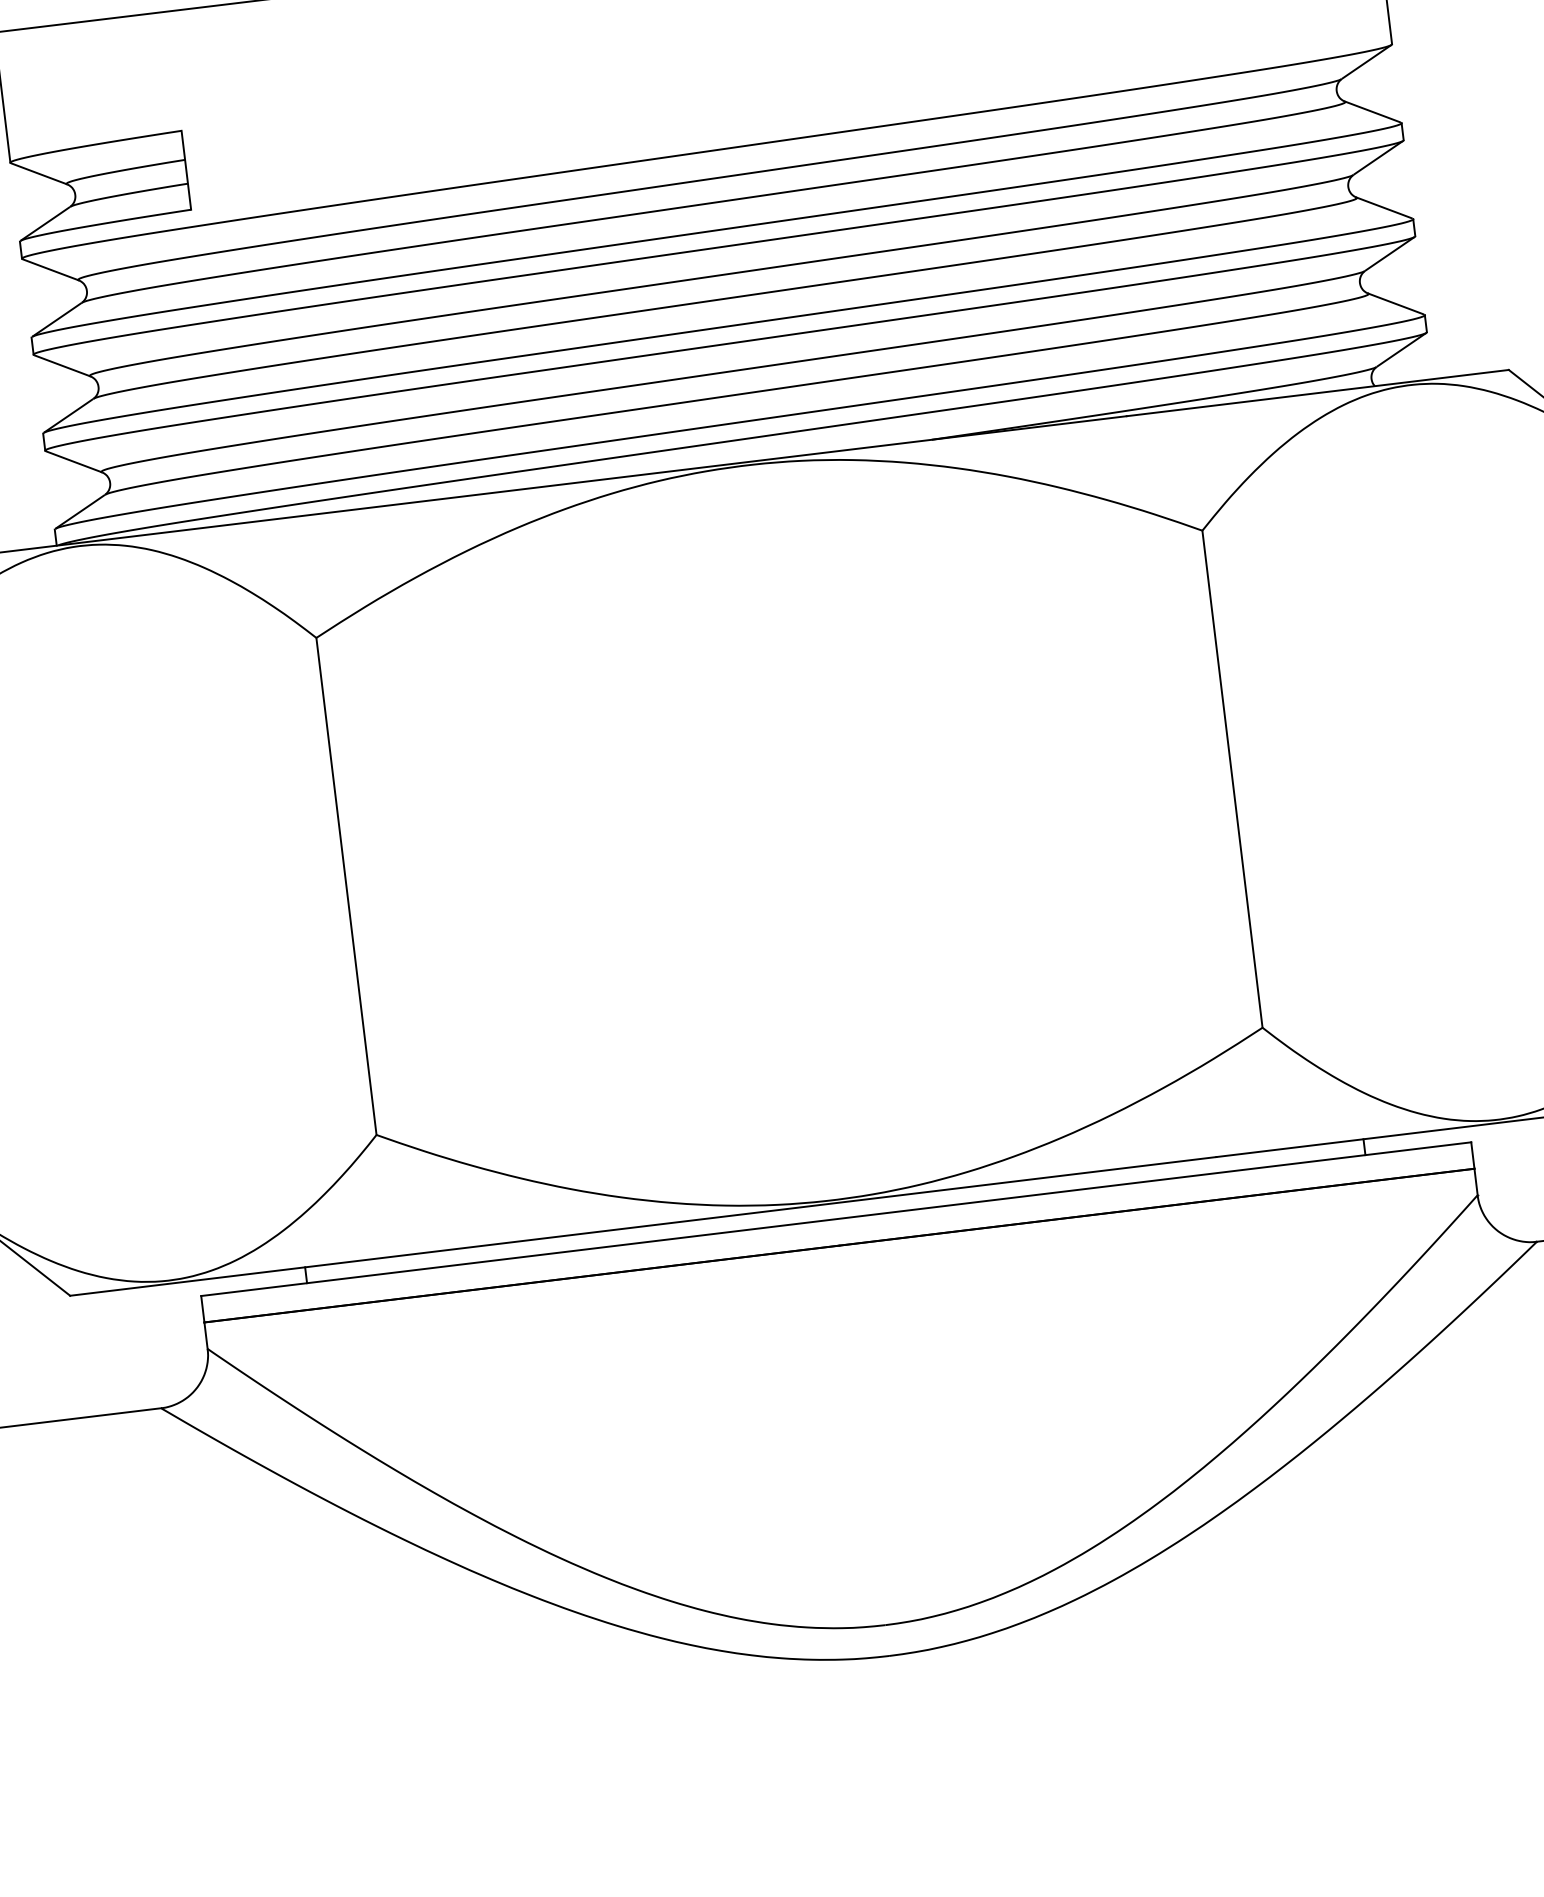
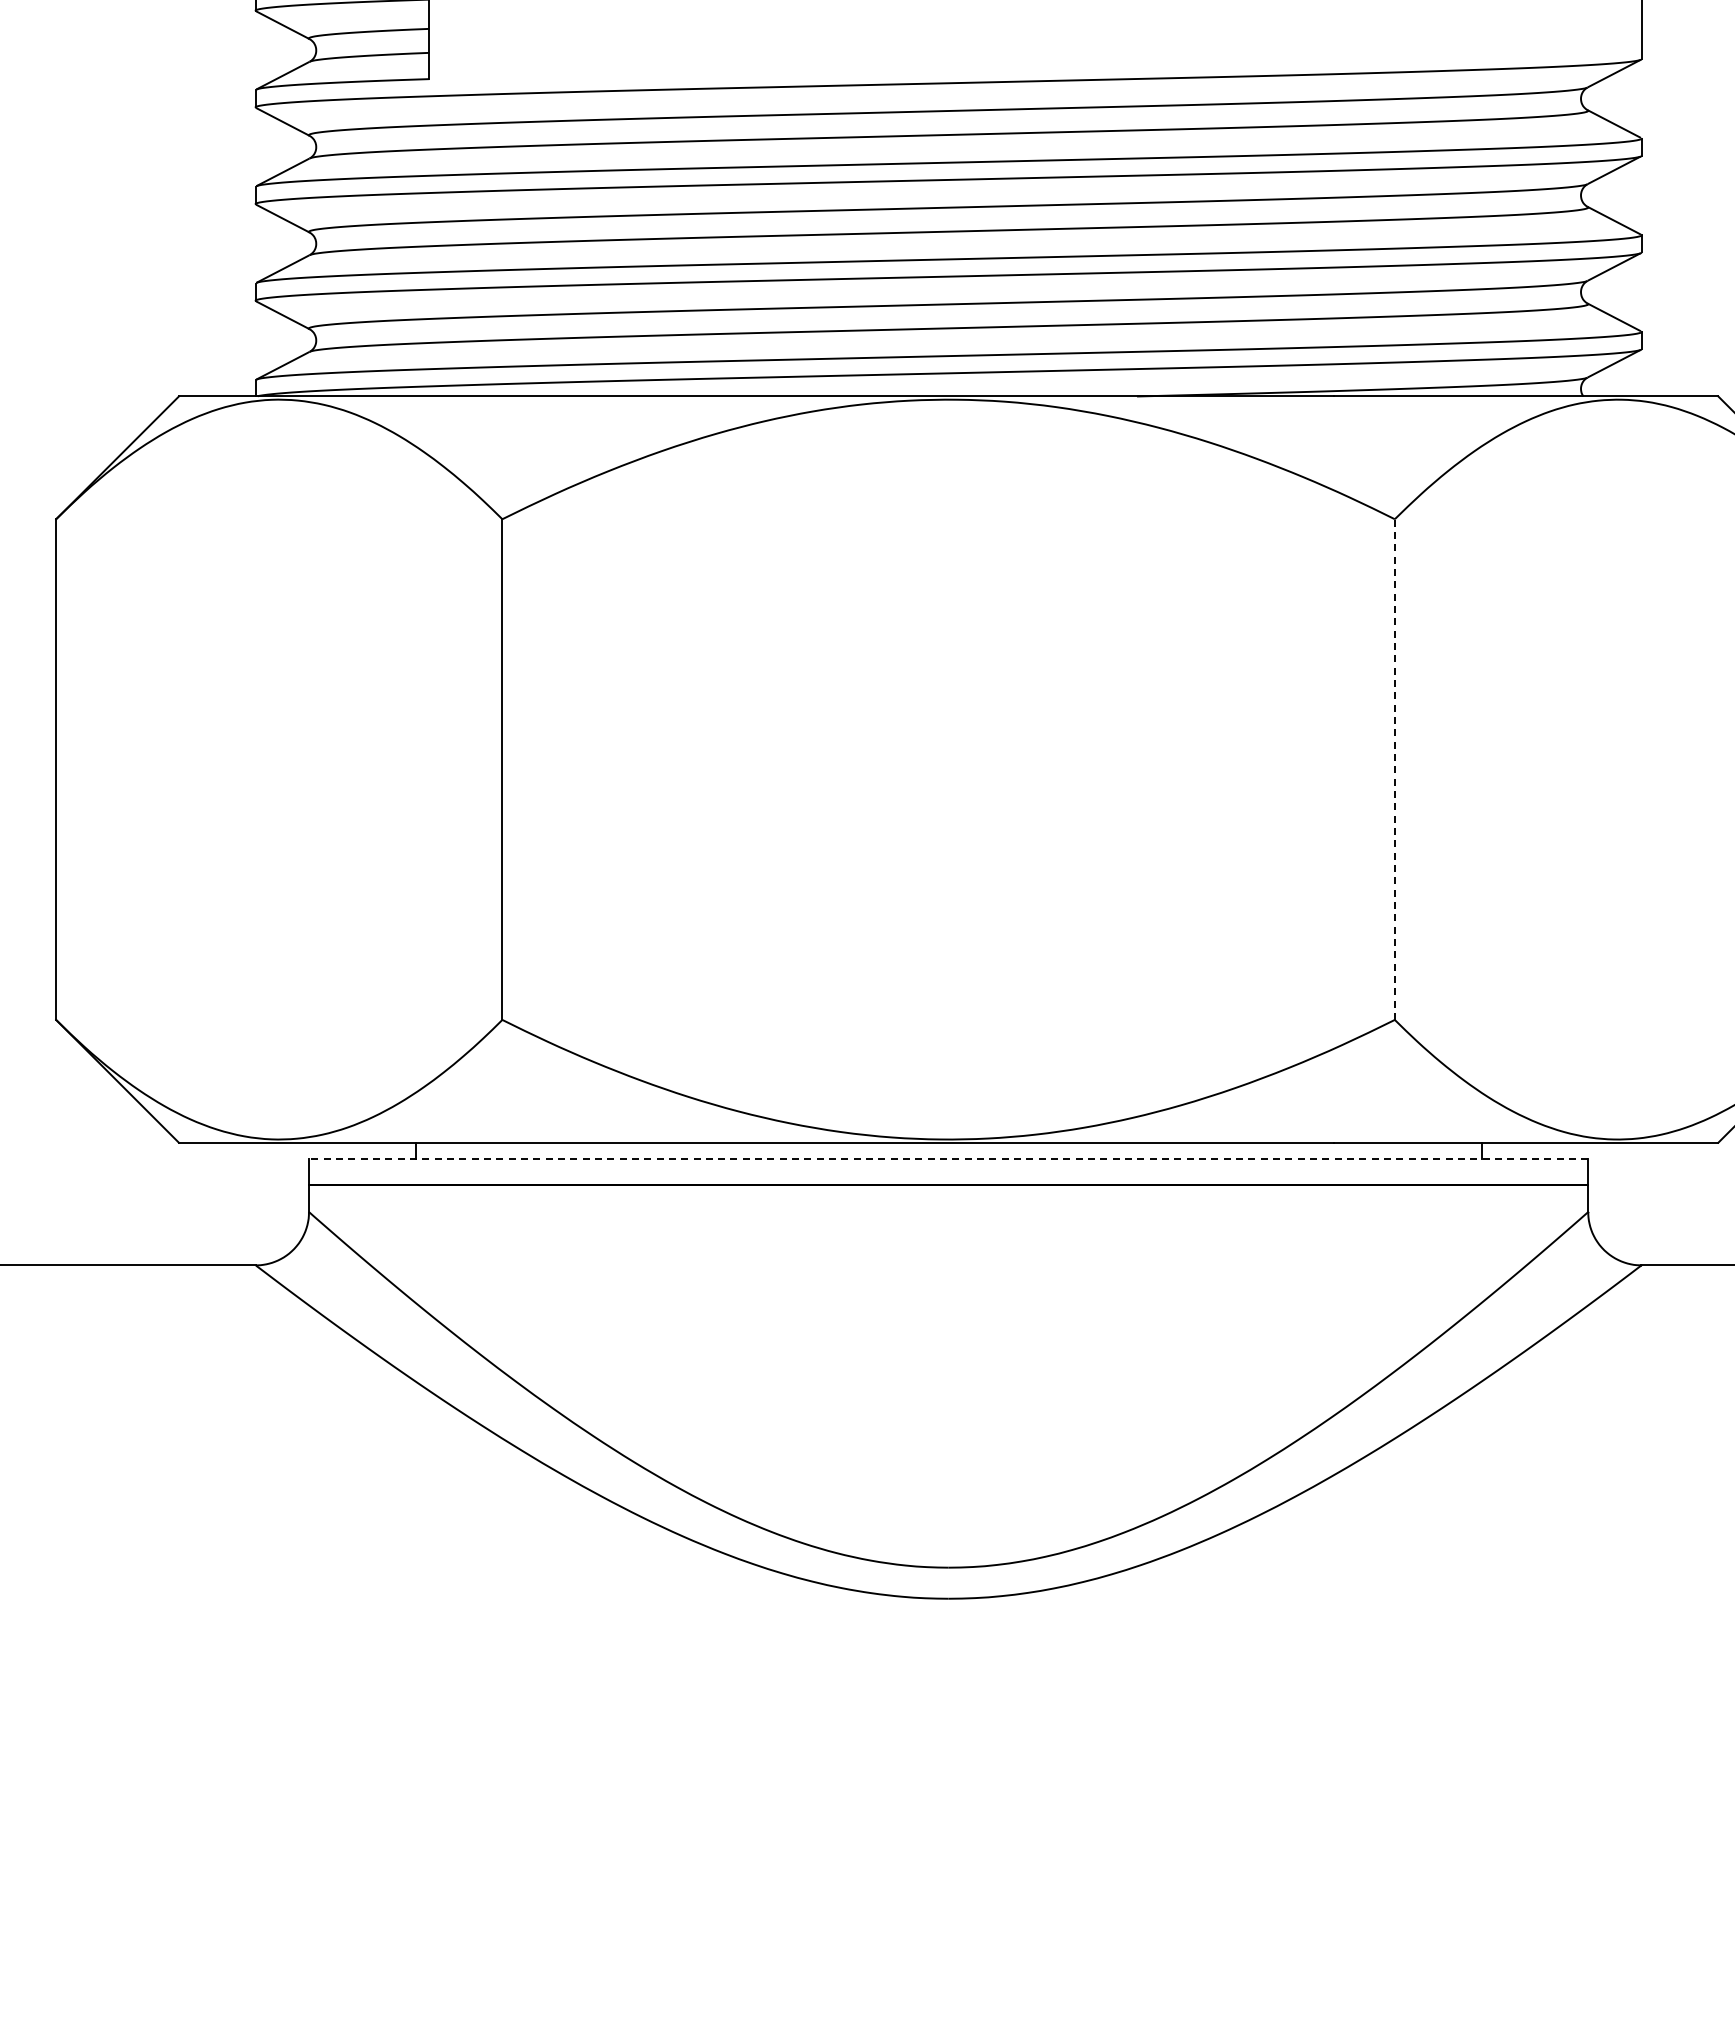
line: (1232, 779) -> (1394, 769), solid -> dashed
line: (836, 1218) -> (948, 1158), solid -> dashed

